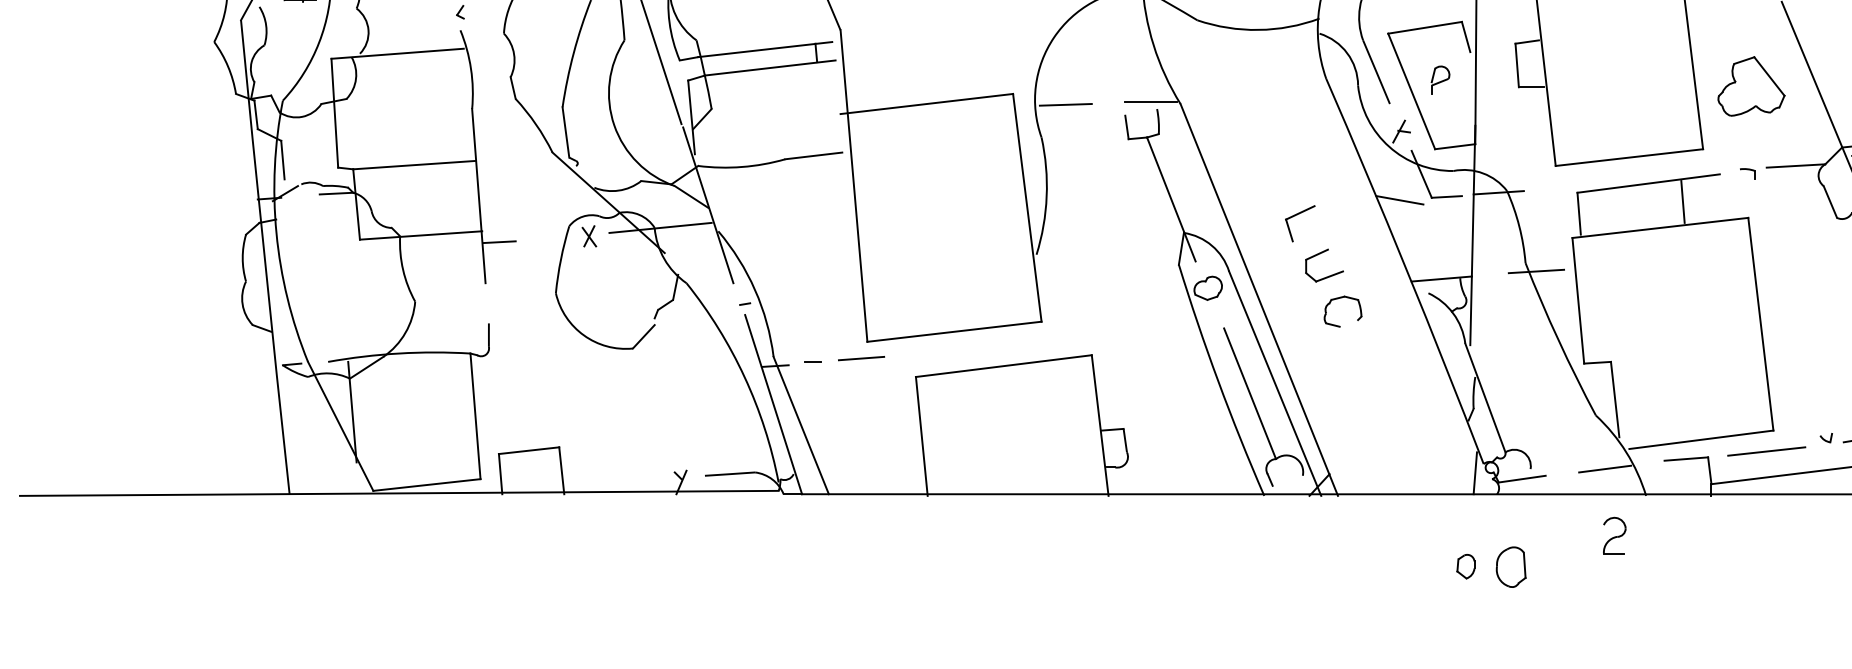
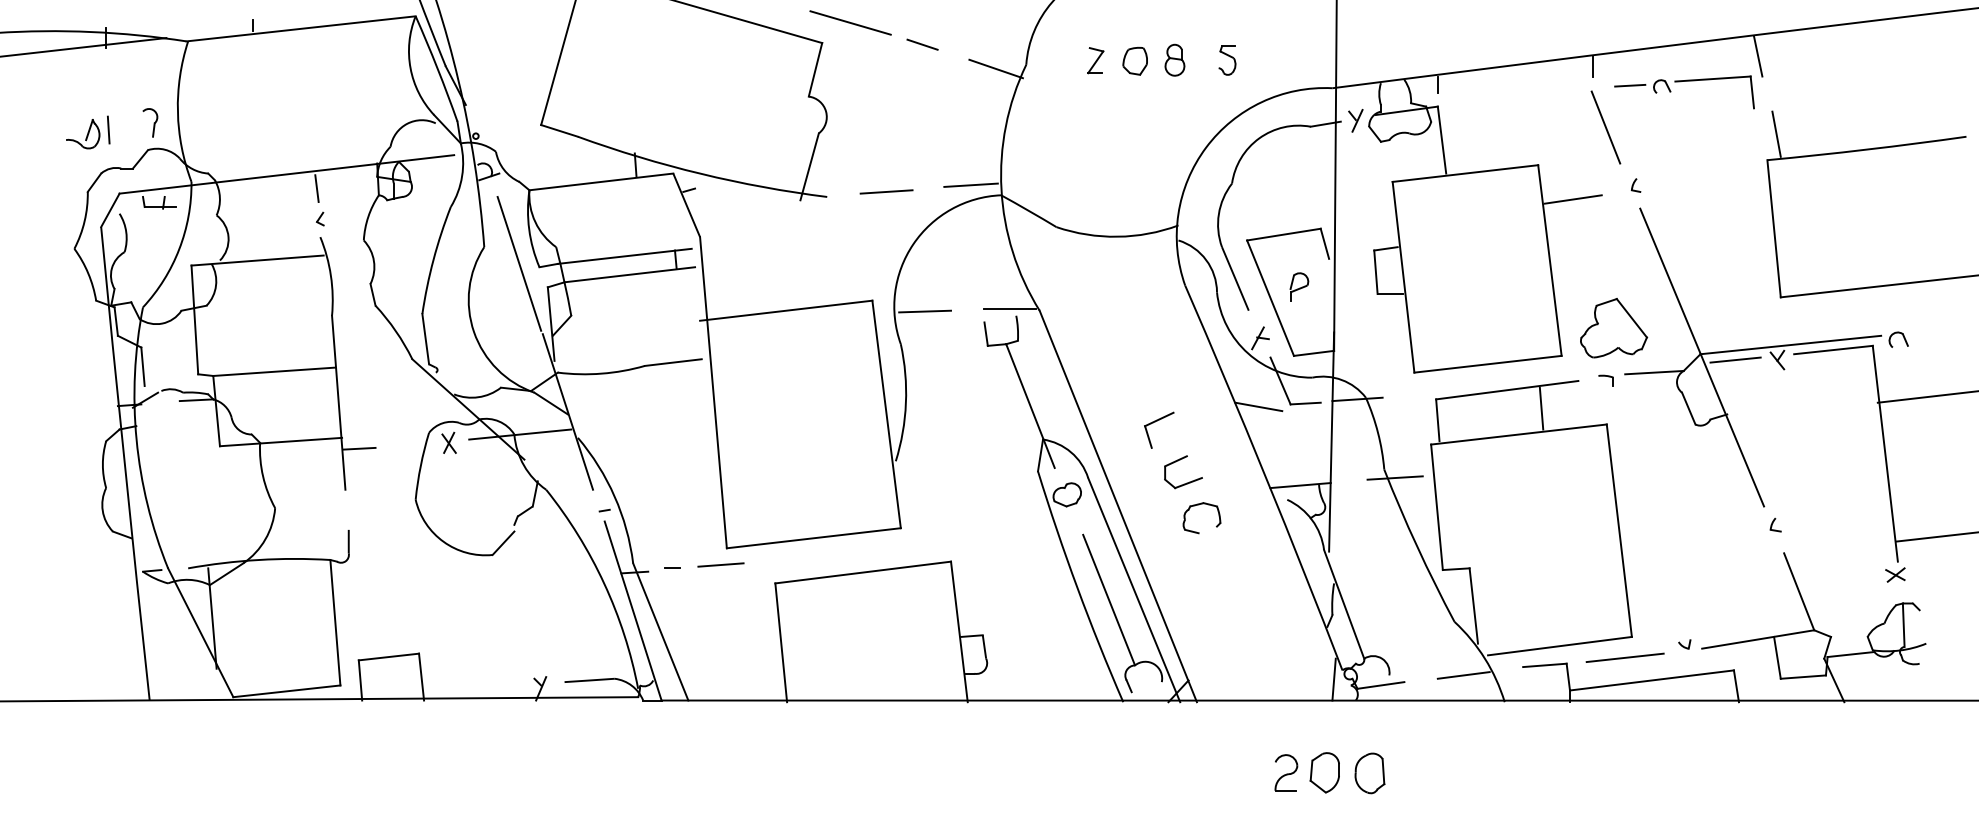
part: (1752, 86) -> (1614, 328), moved
part: (1614, 535) -> (1286, 772), moved
part: (1465, 566) -> (1324, 772), size x1.67

